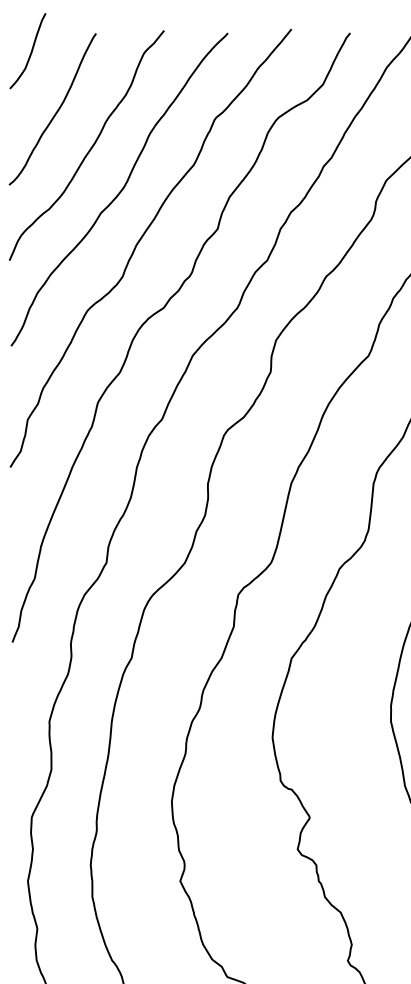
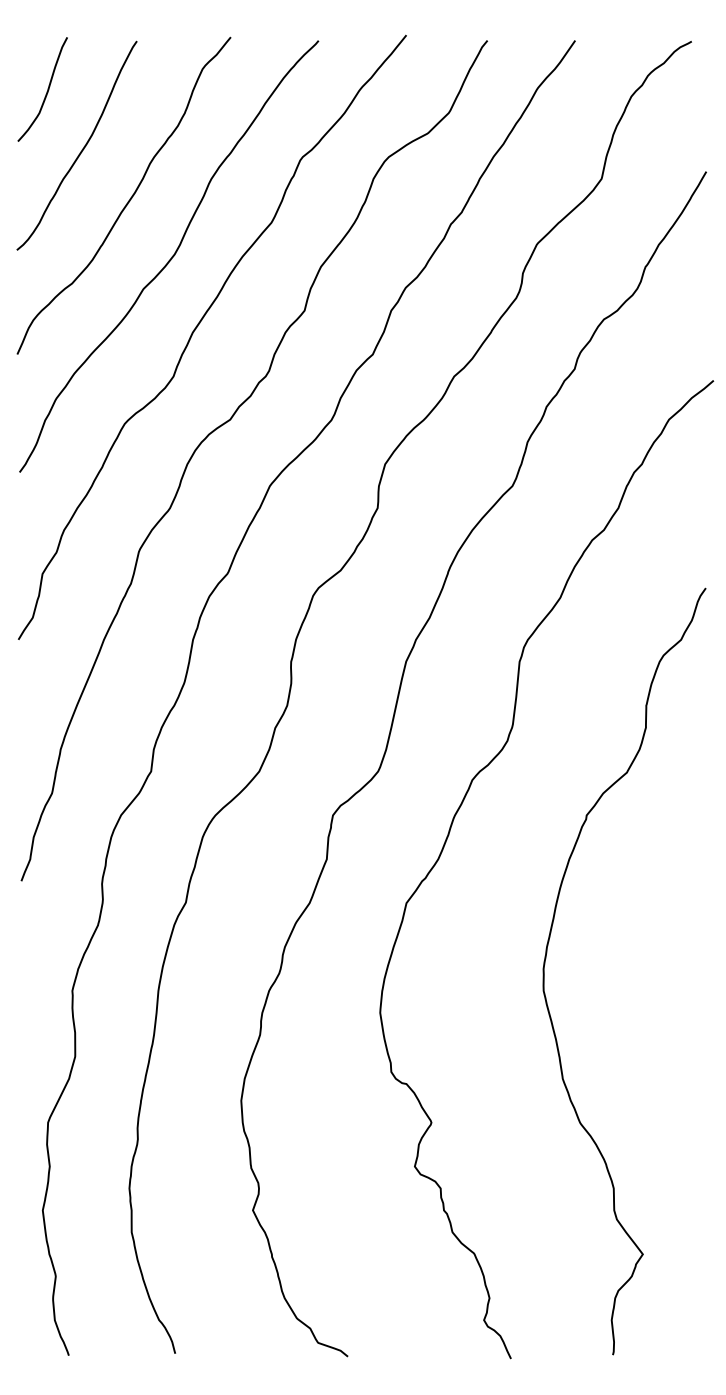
curve: (30, 52) -> (46, 91), moved

